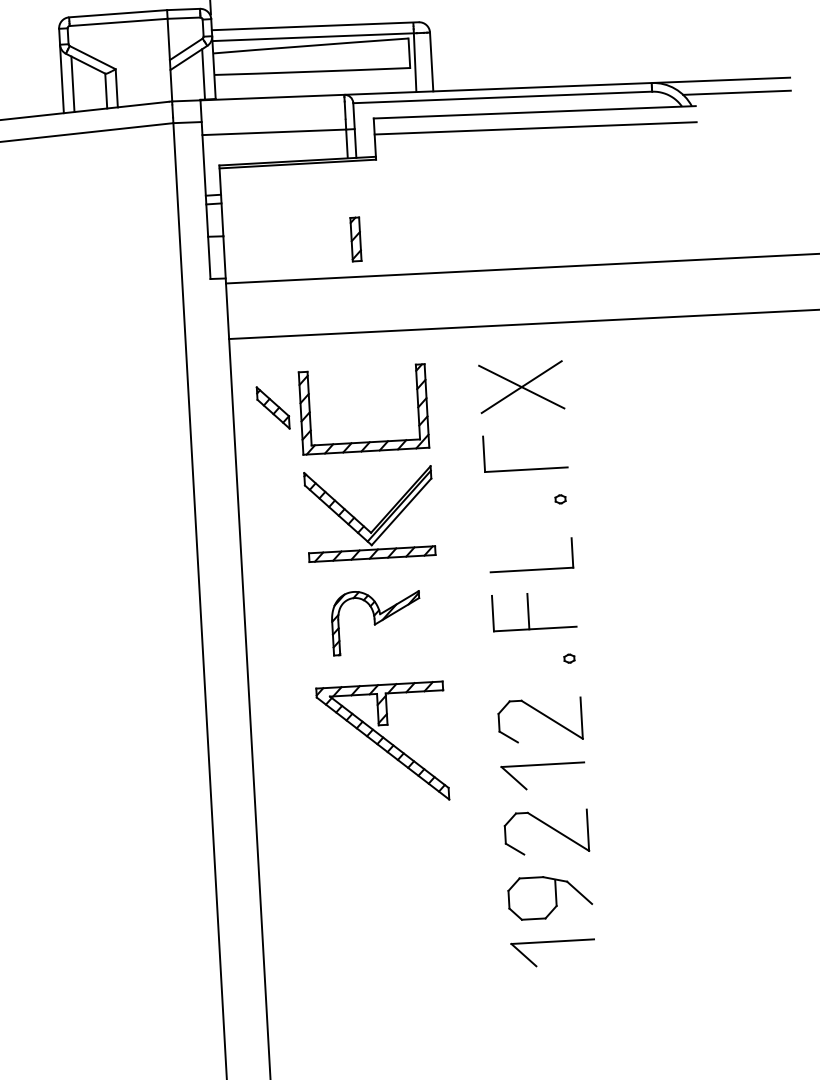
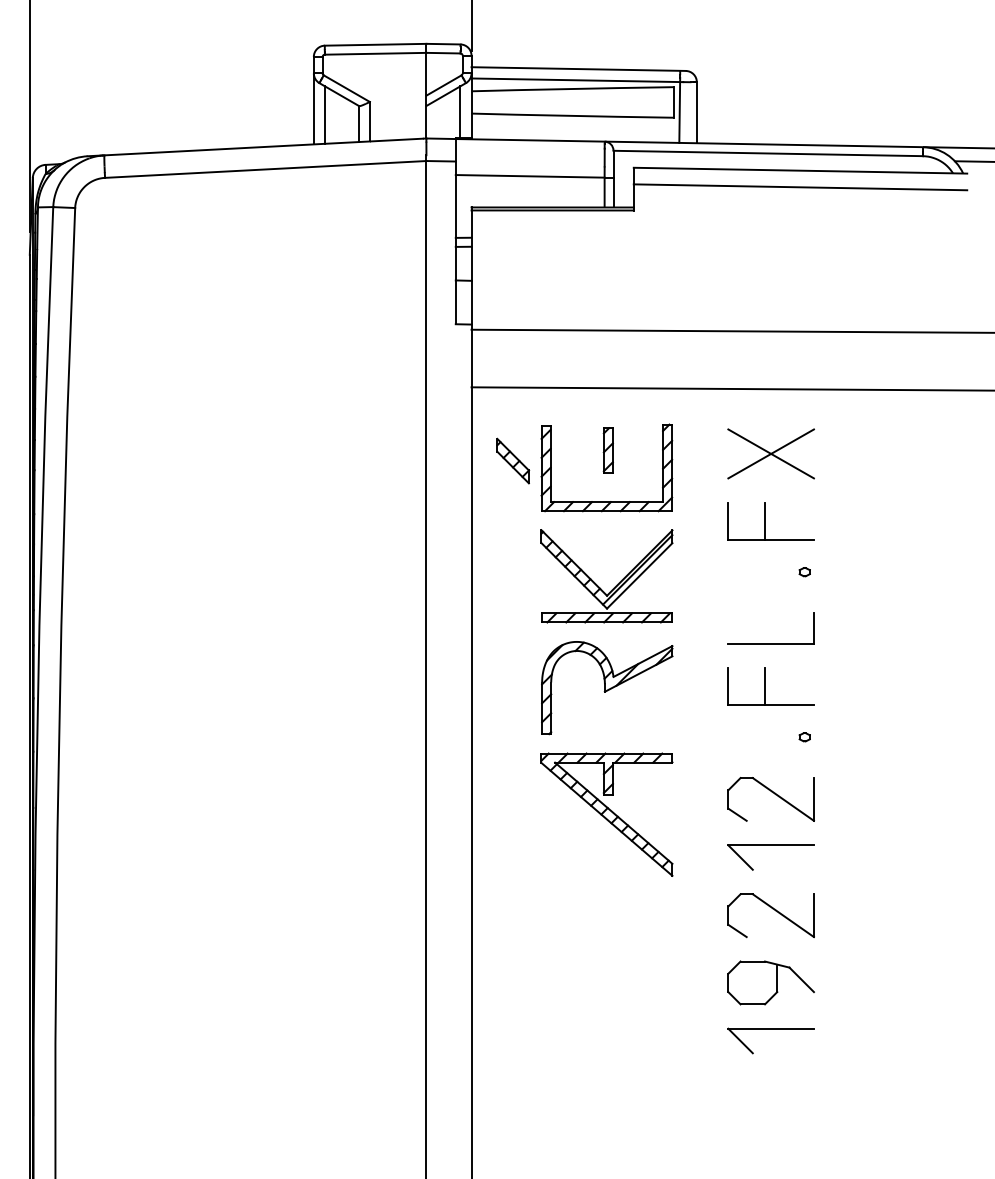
part: (355, 239) -> (607, 450), moved
line: (519, 451) -> (765, 520), added
part: (376, 622) -> (607, 688), size x1.43

